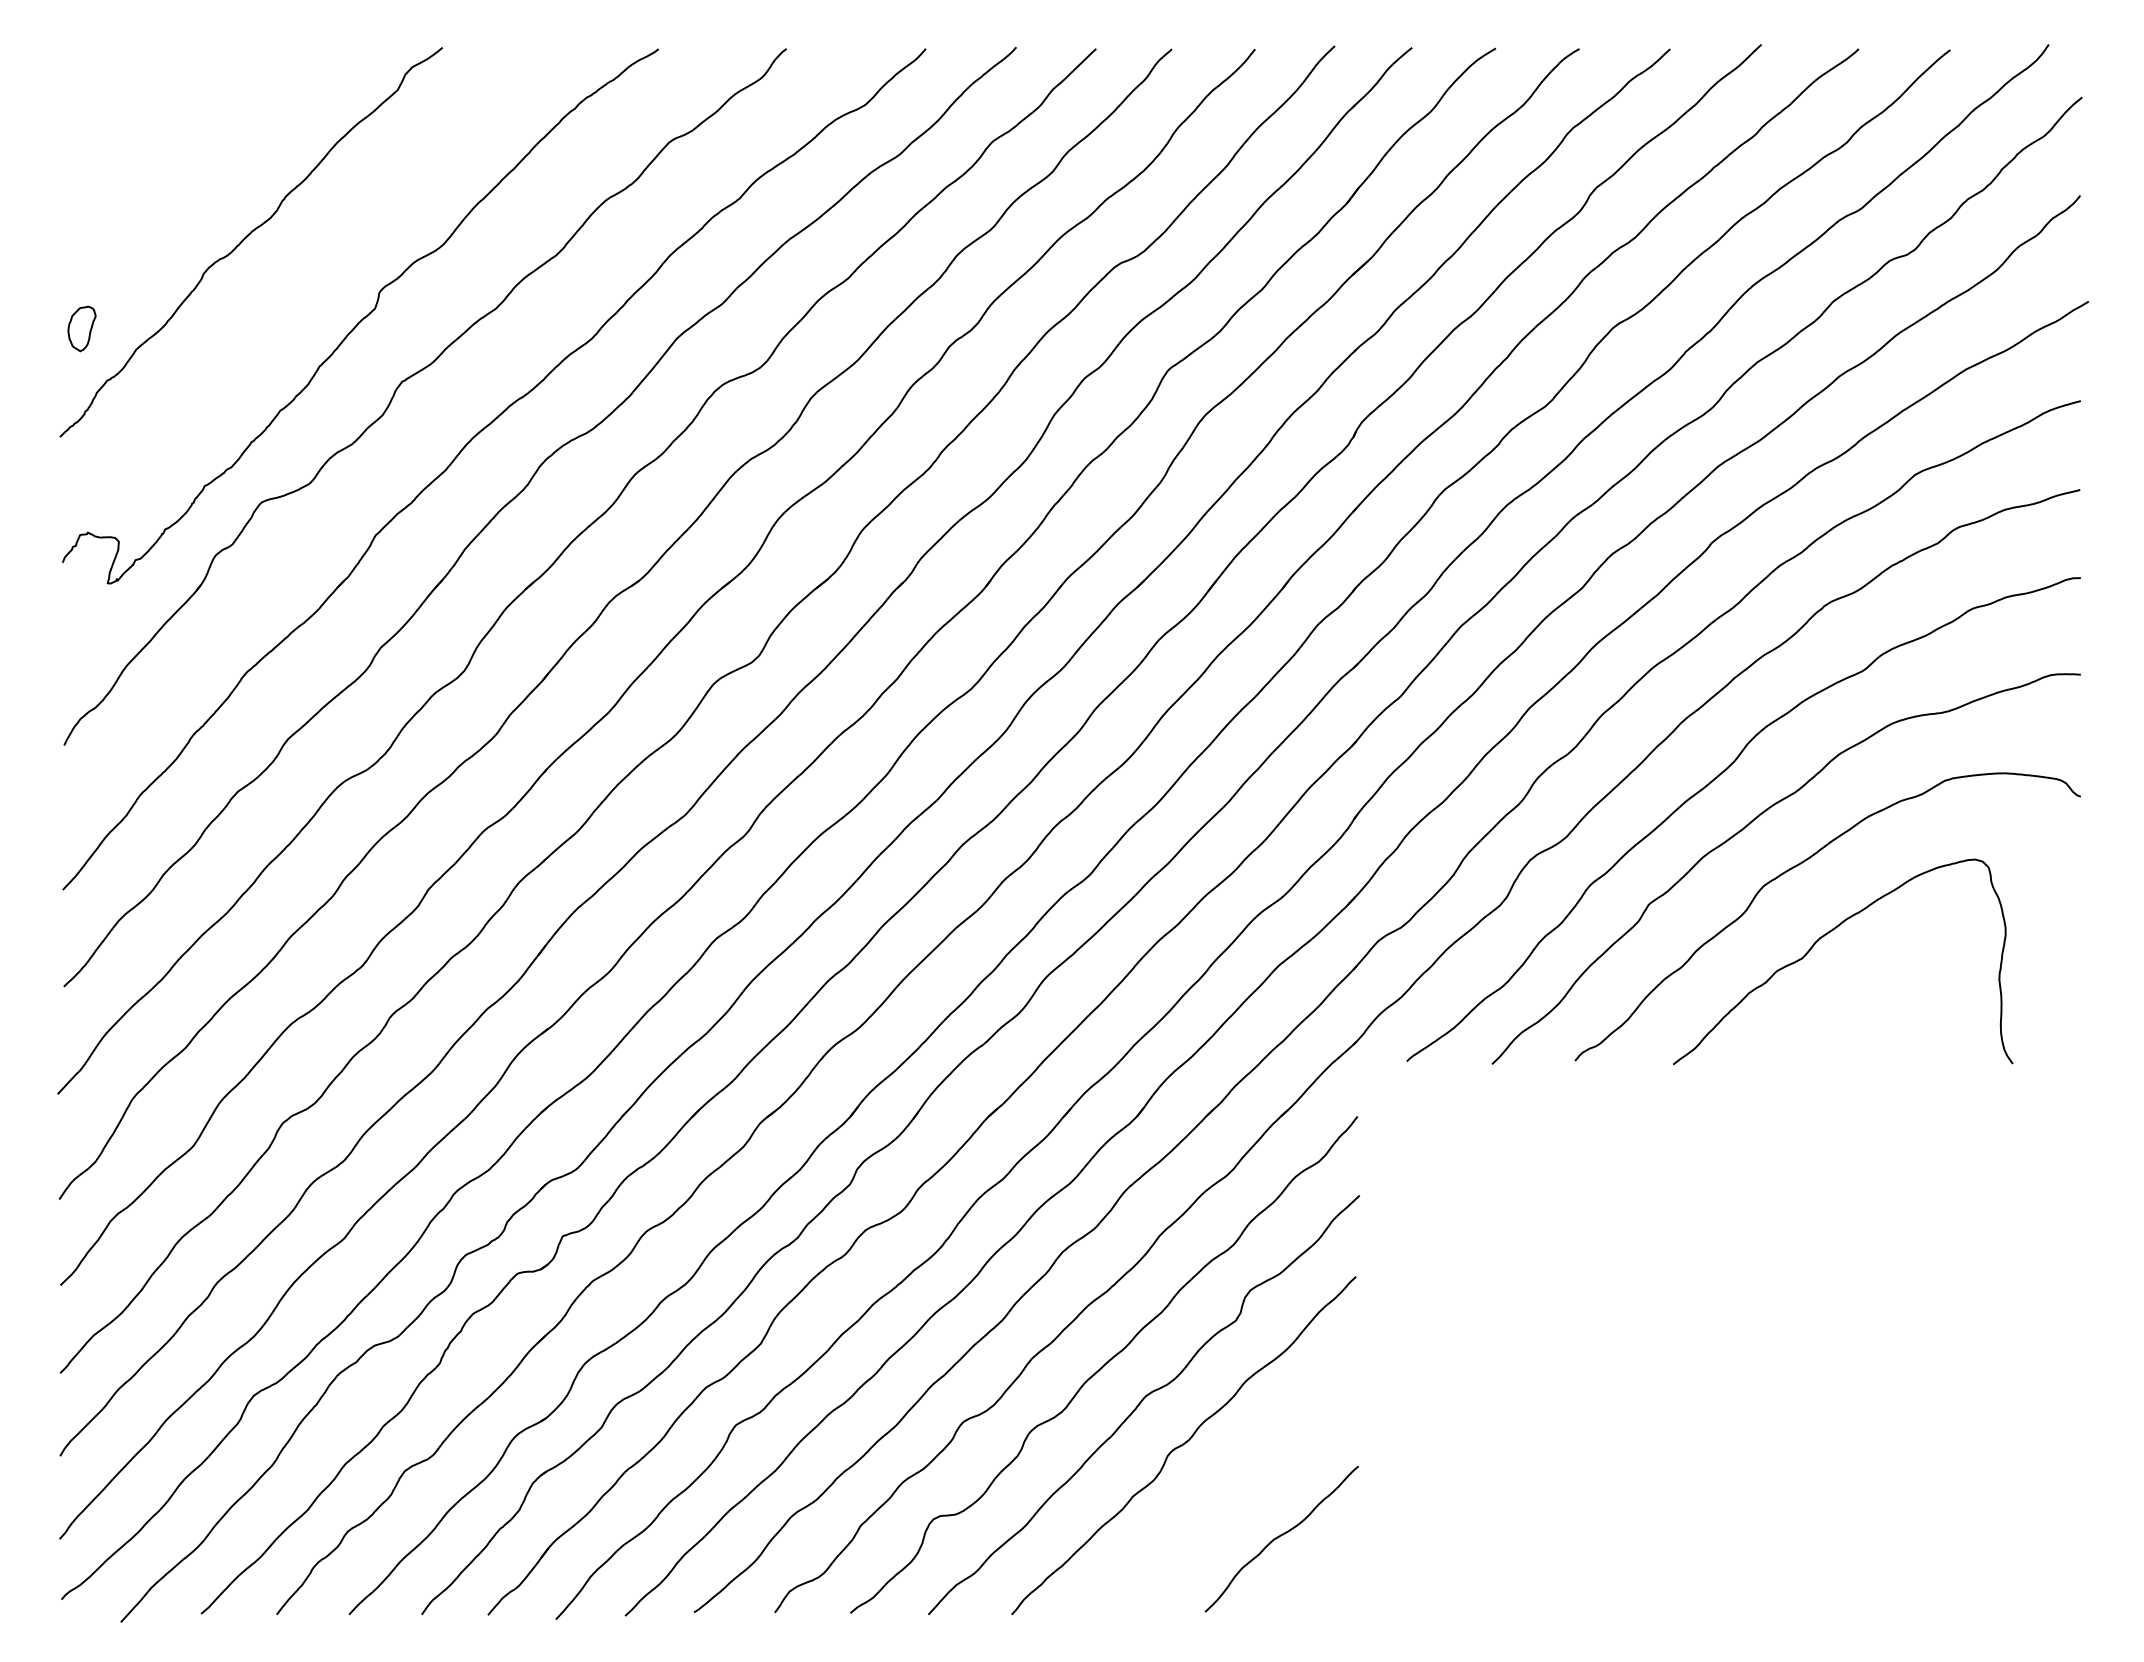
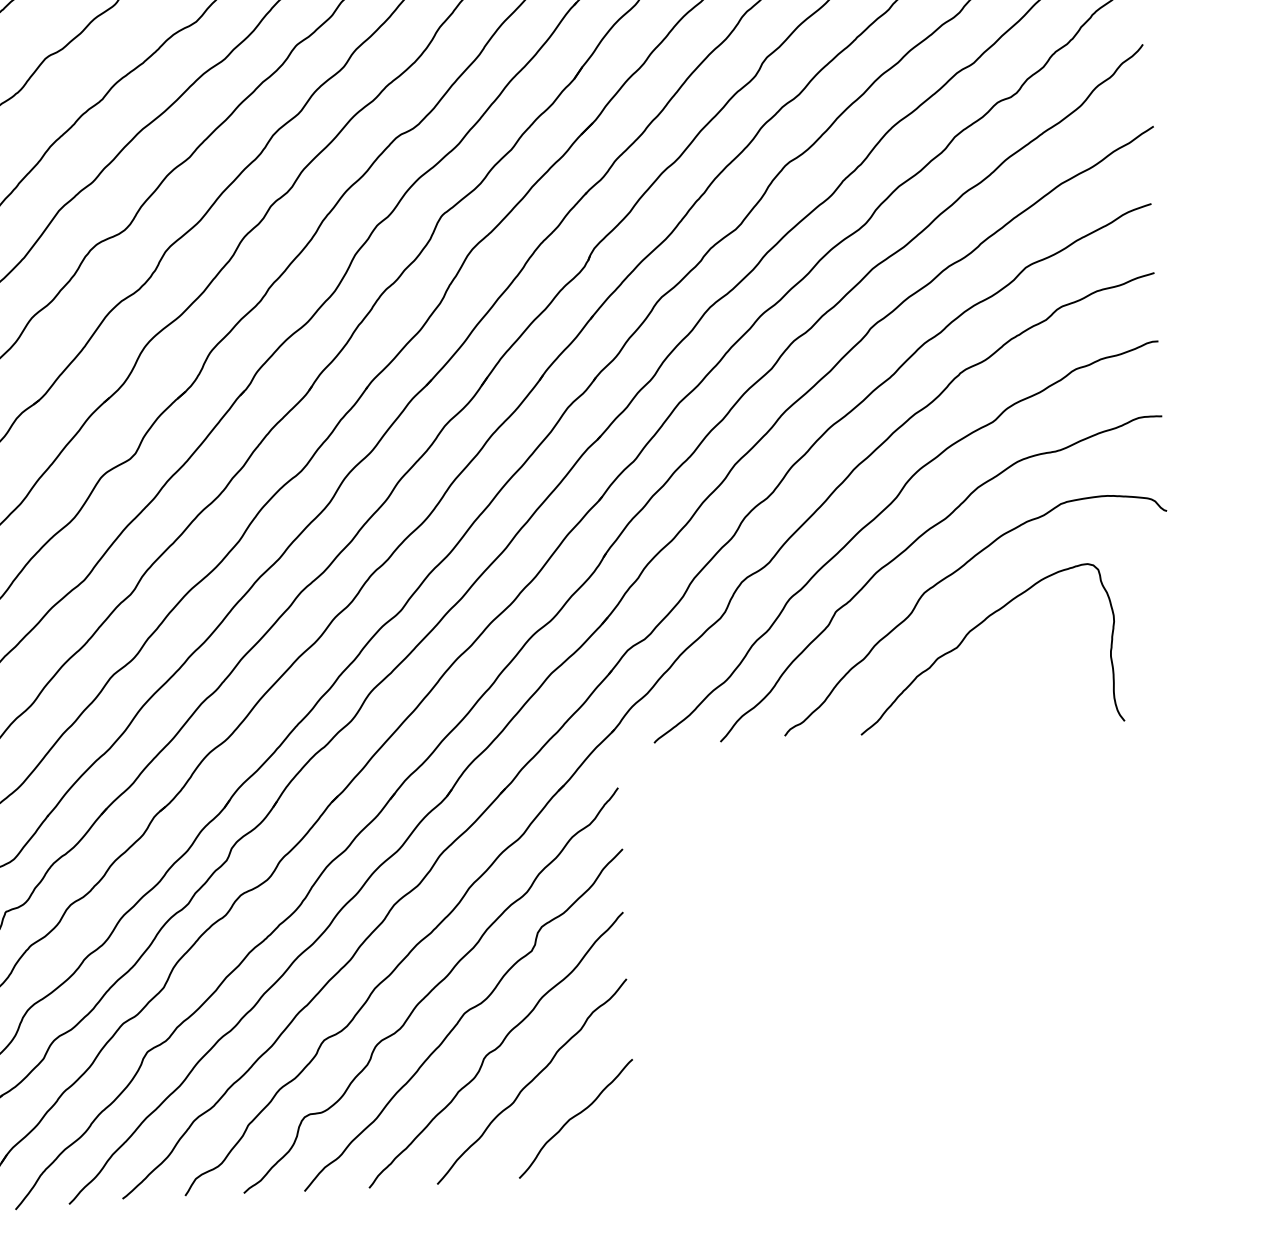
curve: (1227, 1488) -> (531, 1081), added

